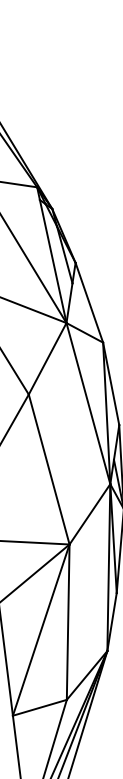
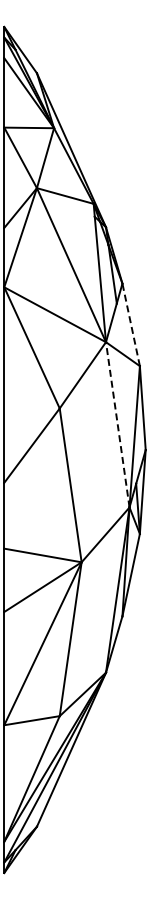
line: (89, 302) -> (131, 324), solid -> dashed
line: (88, 403) -> (117, 424), solid -> dashed

